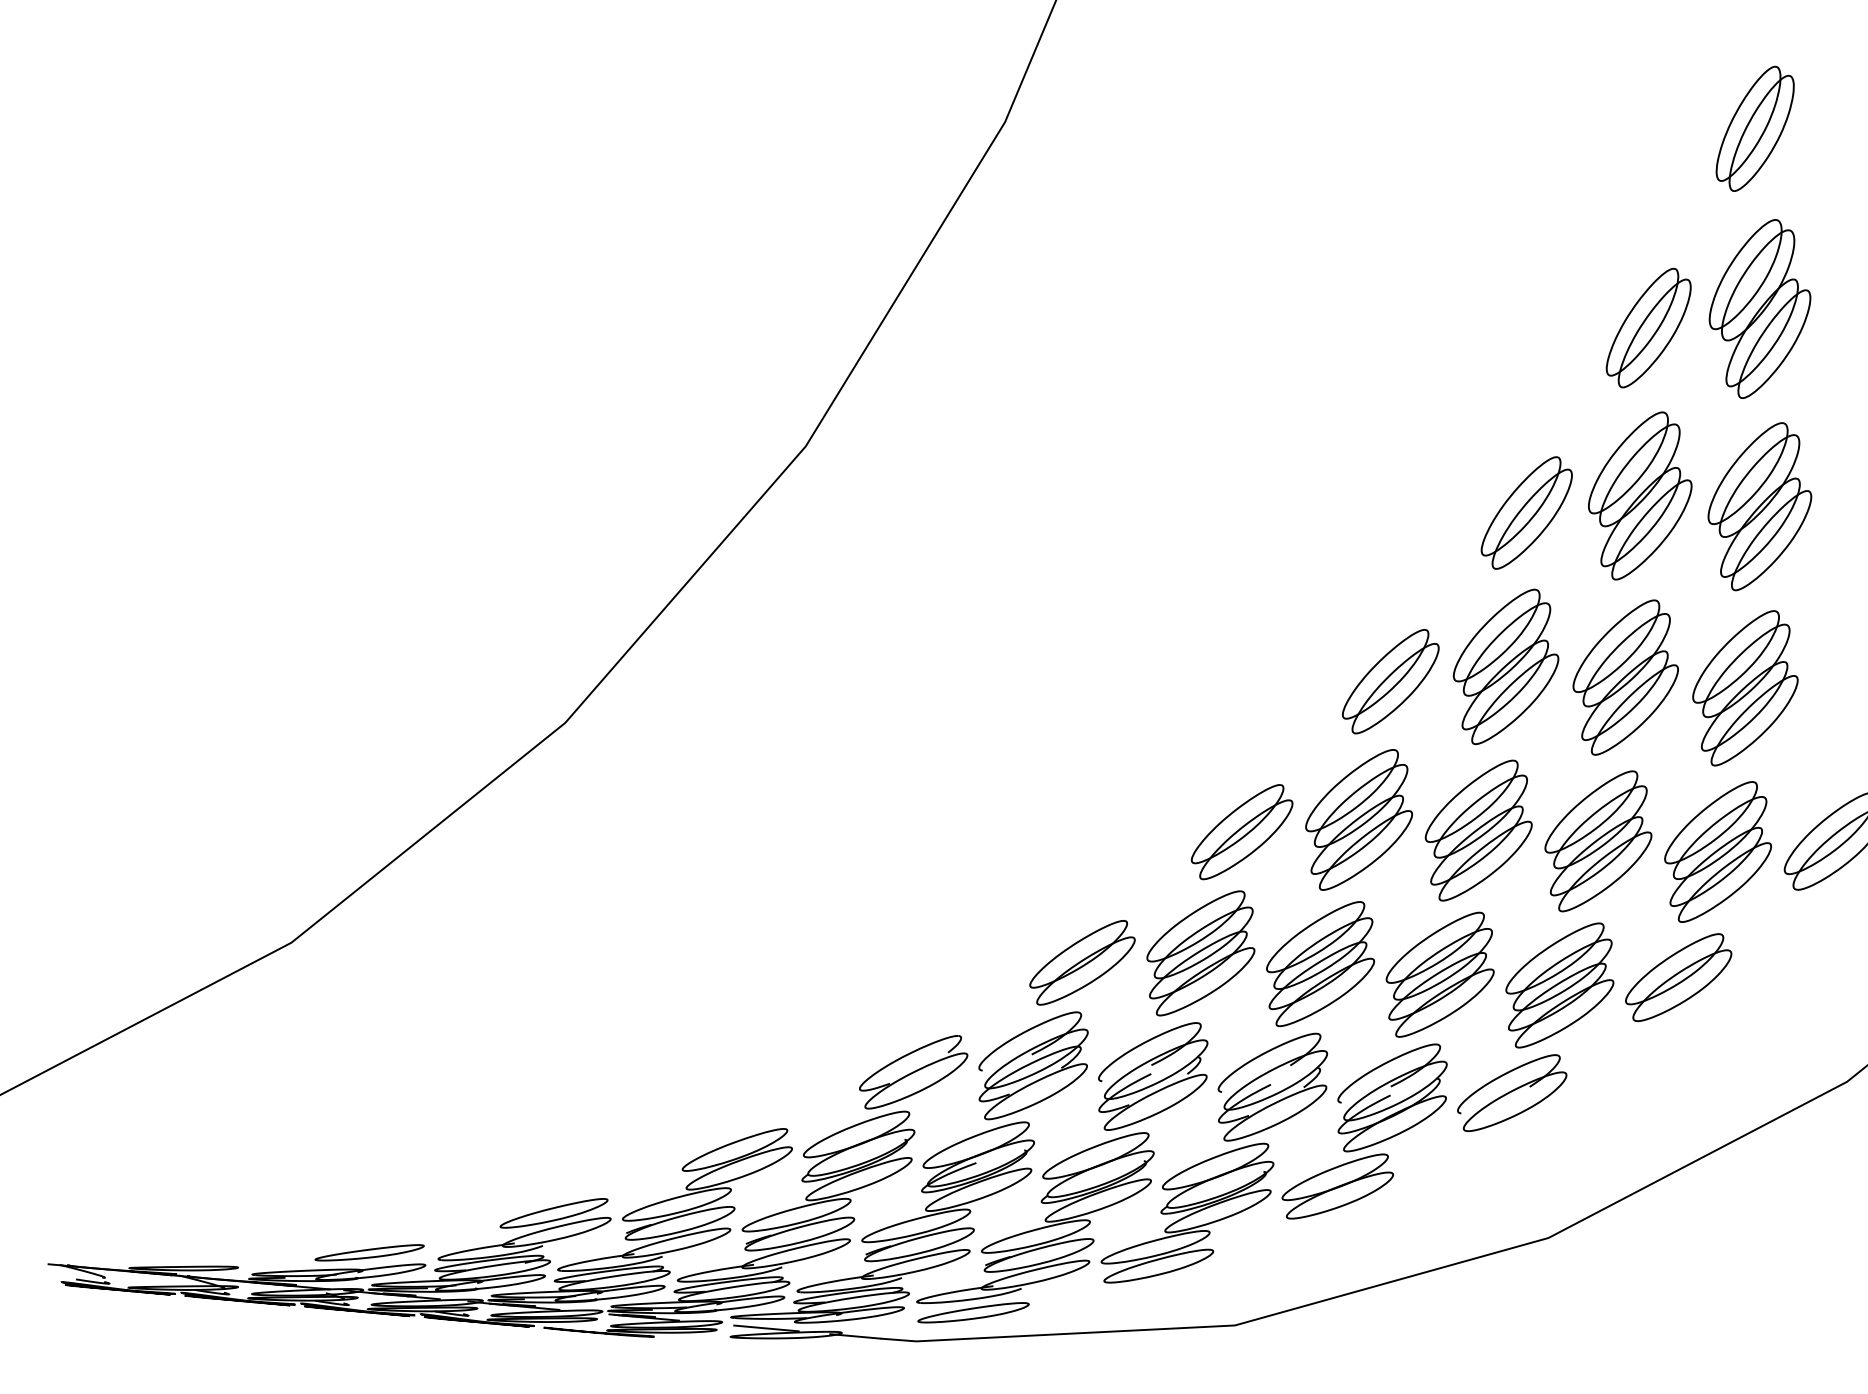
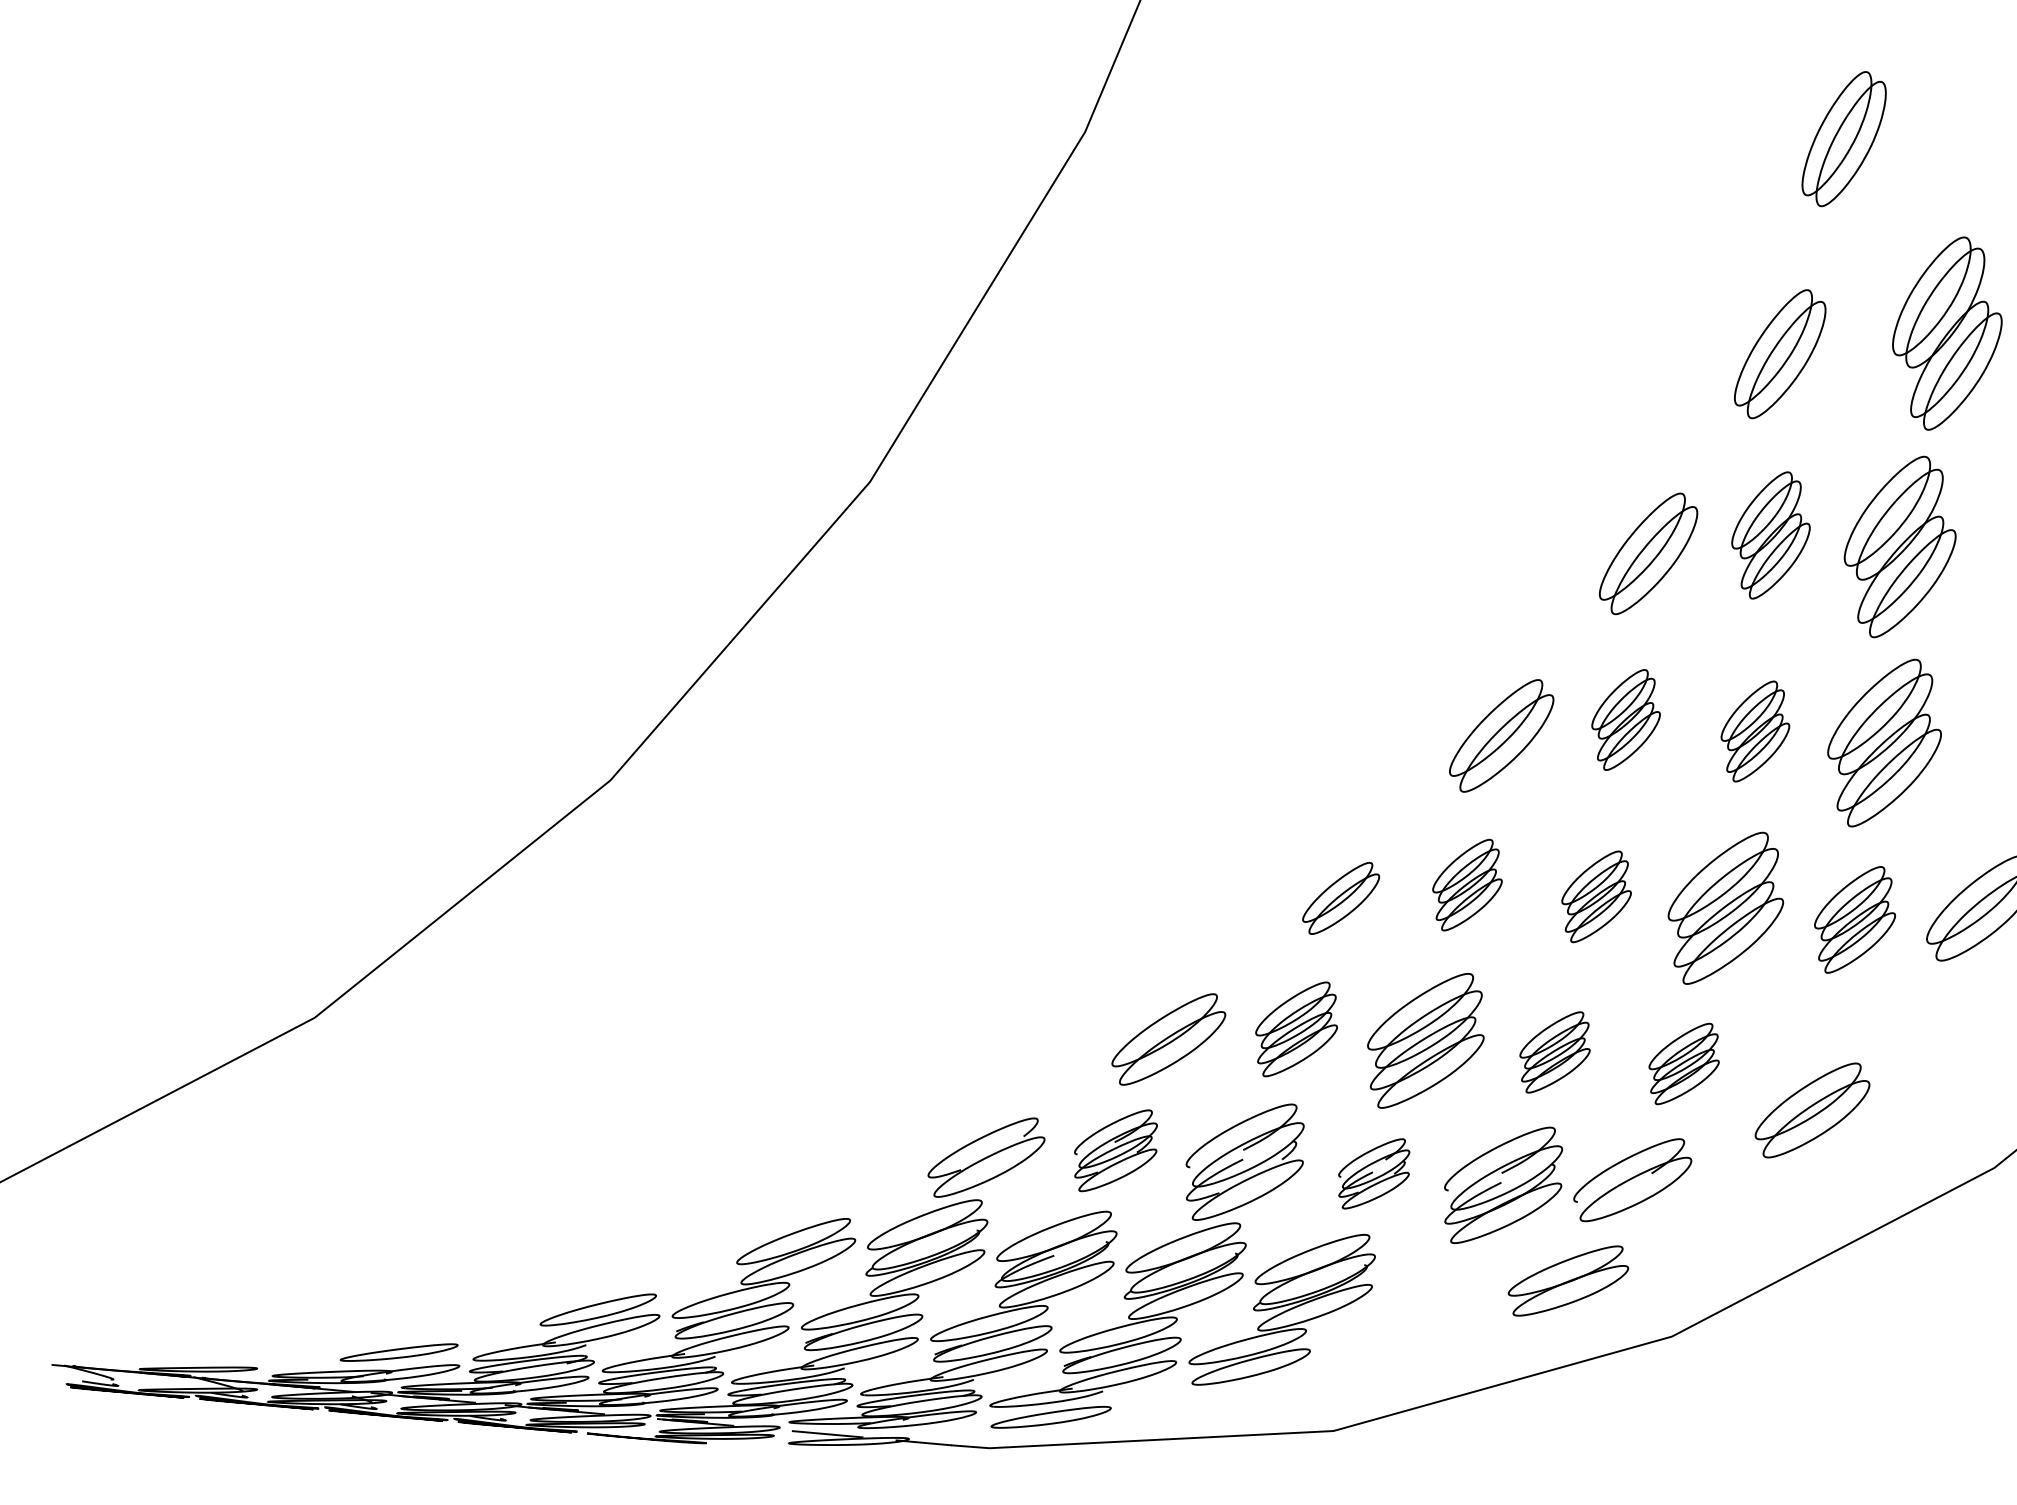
part: (1754, 129) -> (1843, 139), moved
part: (1760, 308) -> (1947, 333), moved
part: (1639, 496) -> (1770, 535), size x0.7
part: (1505, 666) -> (1625, 719), size x0.6
part: (1625, 677) -> (1755, 731), size x0.6
part: (1359, 819) -> (1467, 884), size x0.6
part: (1478, 830) -> (1596, 896), size x0.6
part: (1241, 832) -> (1340, 898), size x0.7
part: (1717, 851) -> (1854, 919), size x0.7
part: (1200, 953) -> (1296, 1029), size x0.7
part: (1439, 974) -> (1554, 1052), size x0.6
part: (1678, 977) -> (1812, 1110), moved
part: (1559, 985) -> (1683, 1063), size x0.6
part: (1033, 1065) -> (1115, 1150), size x0.7
part: (1272, 1086) -> (1373, 1173), size x0.6
part: (1337, 1186) -> (1568, 1280), moved

